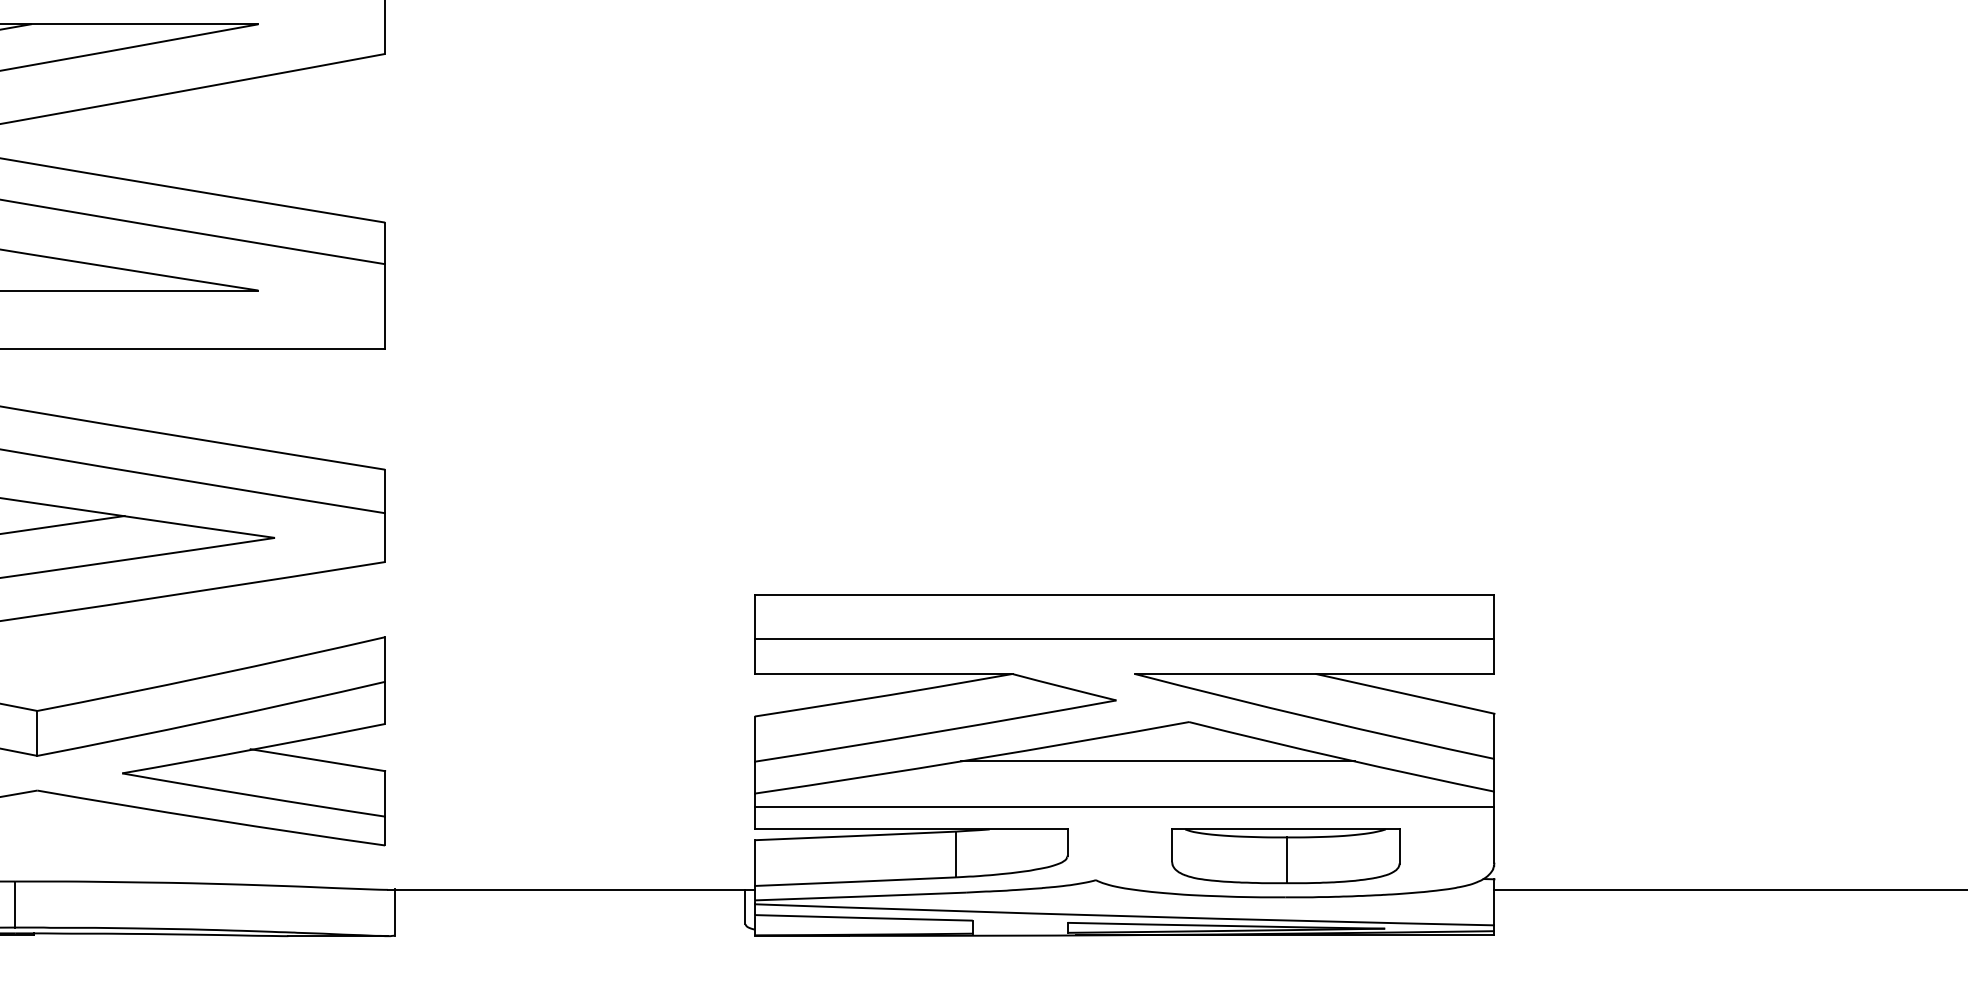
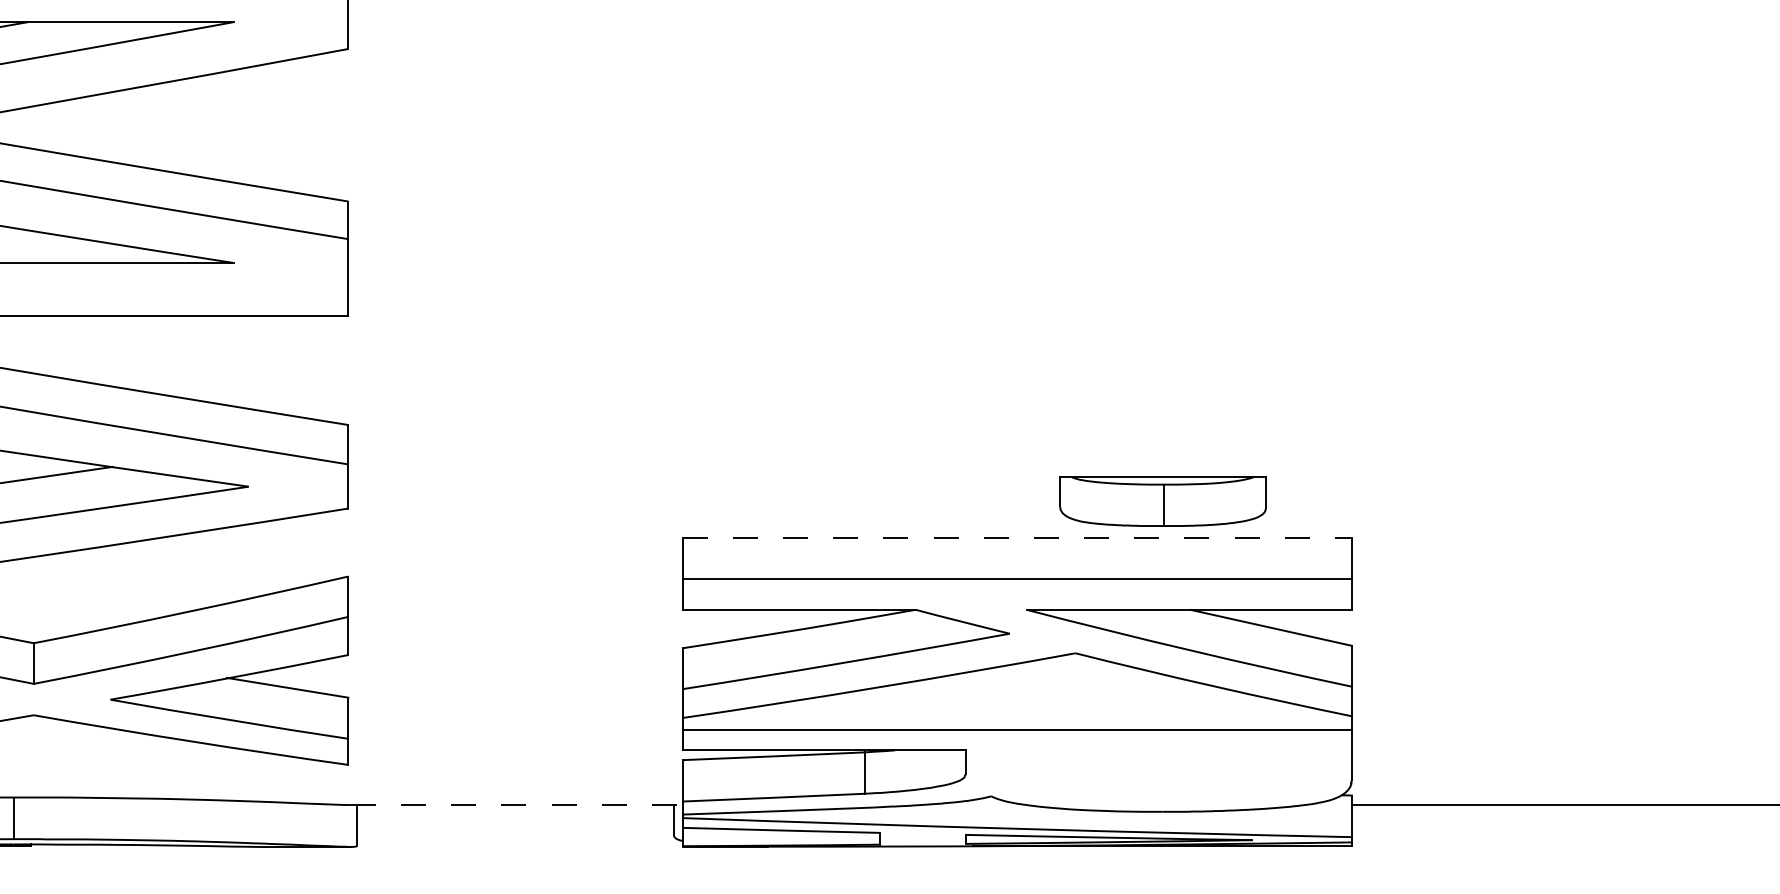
line: (1124, 595) -> (1017, 538), solid -> dashed
line: (1158, 761) -> (1047, 688), removed
part: (1285, 856) -> (1162, 501), moved
line: (571, 890) -> (516, 805), solid -> dashed

